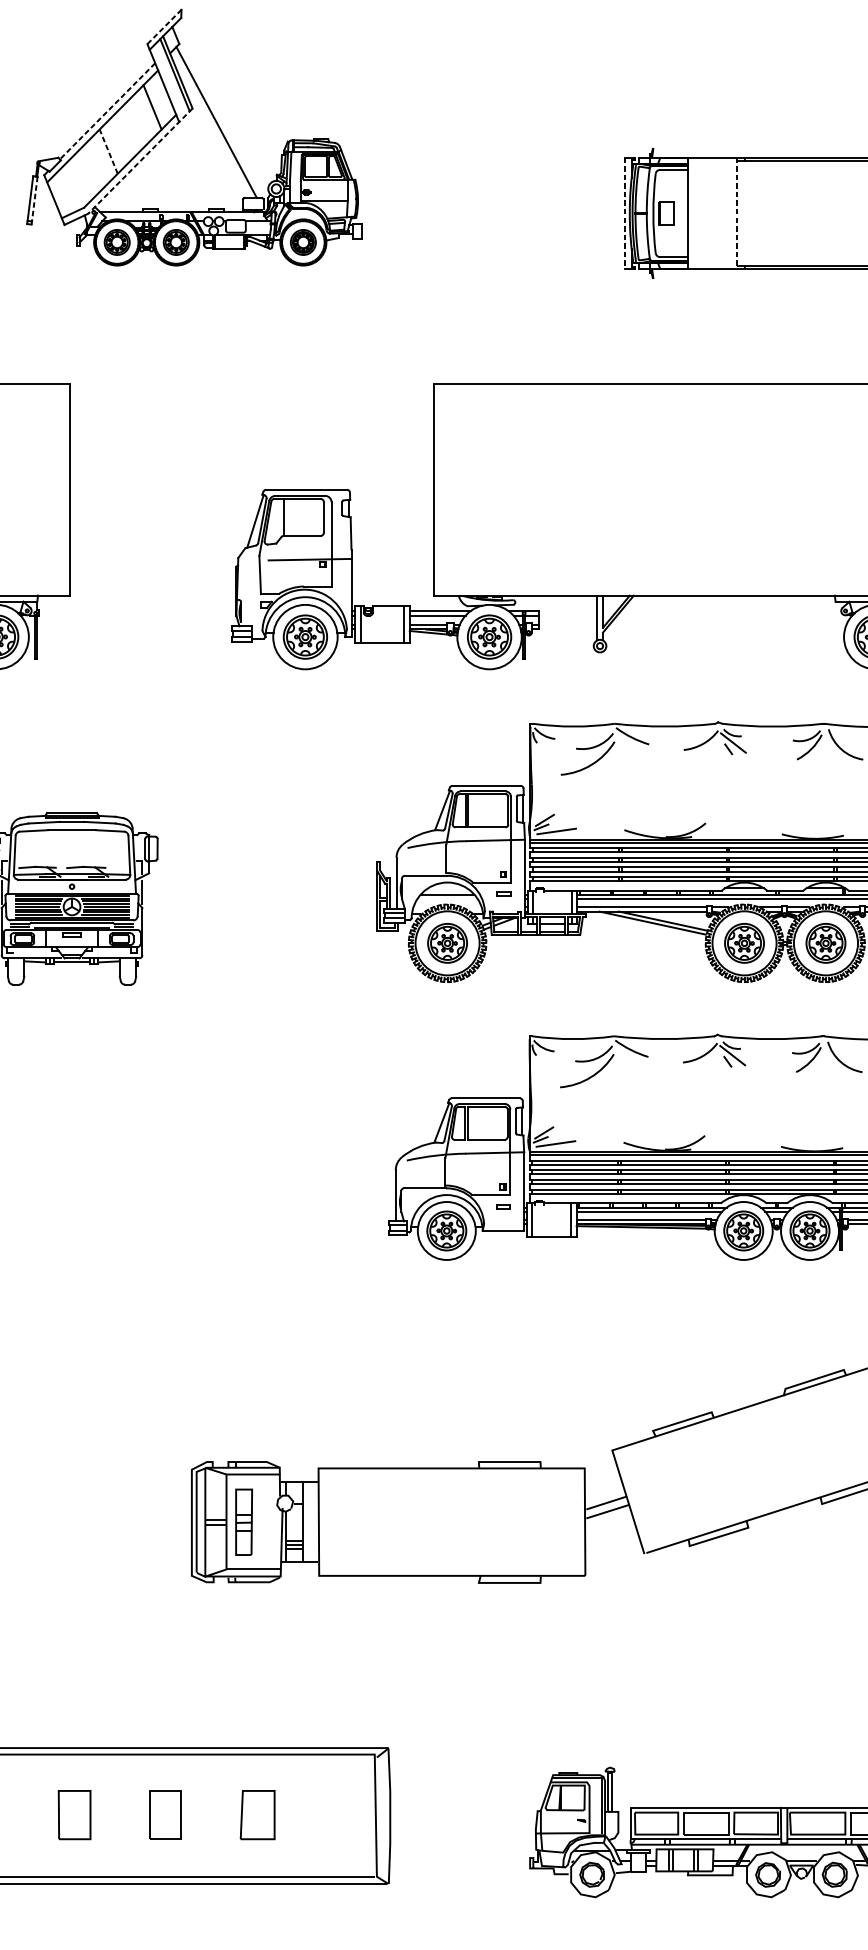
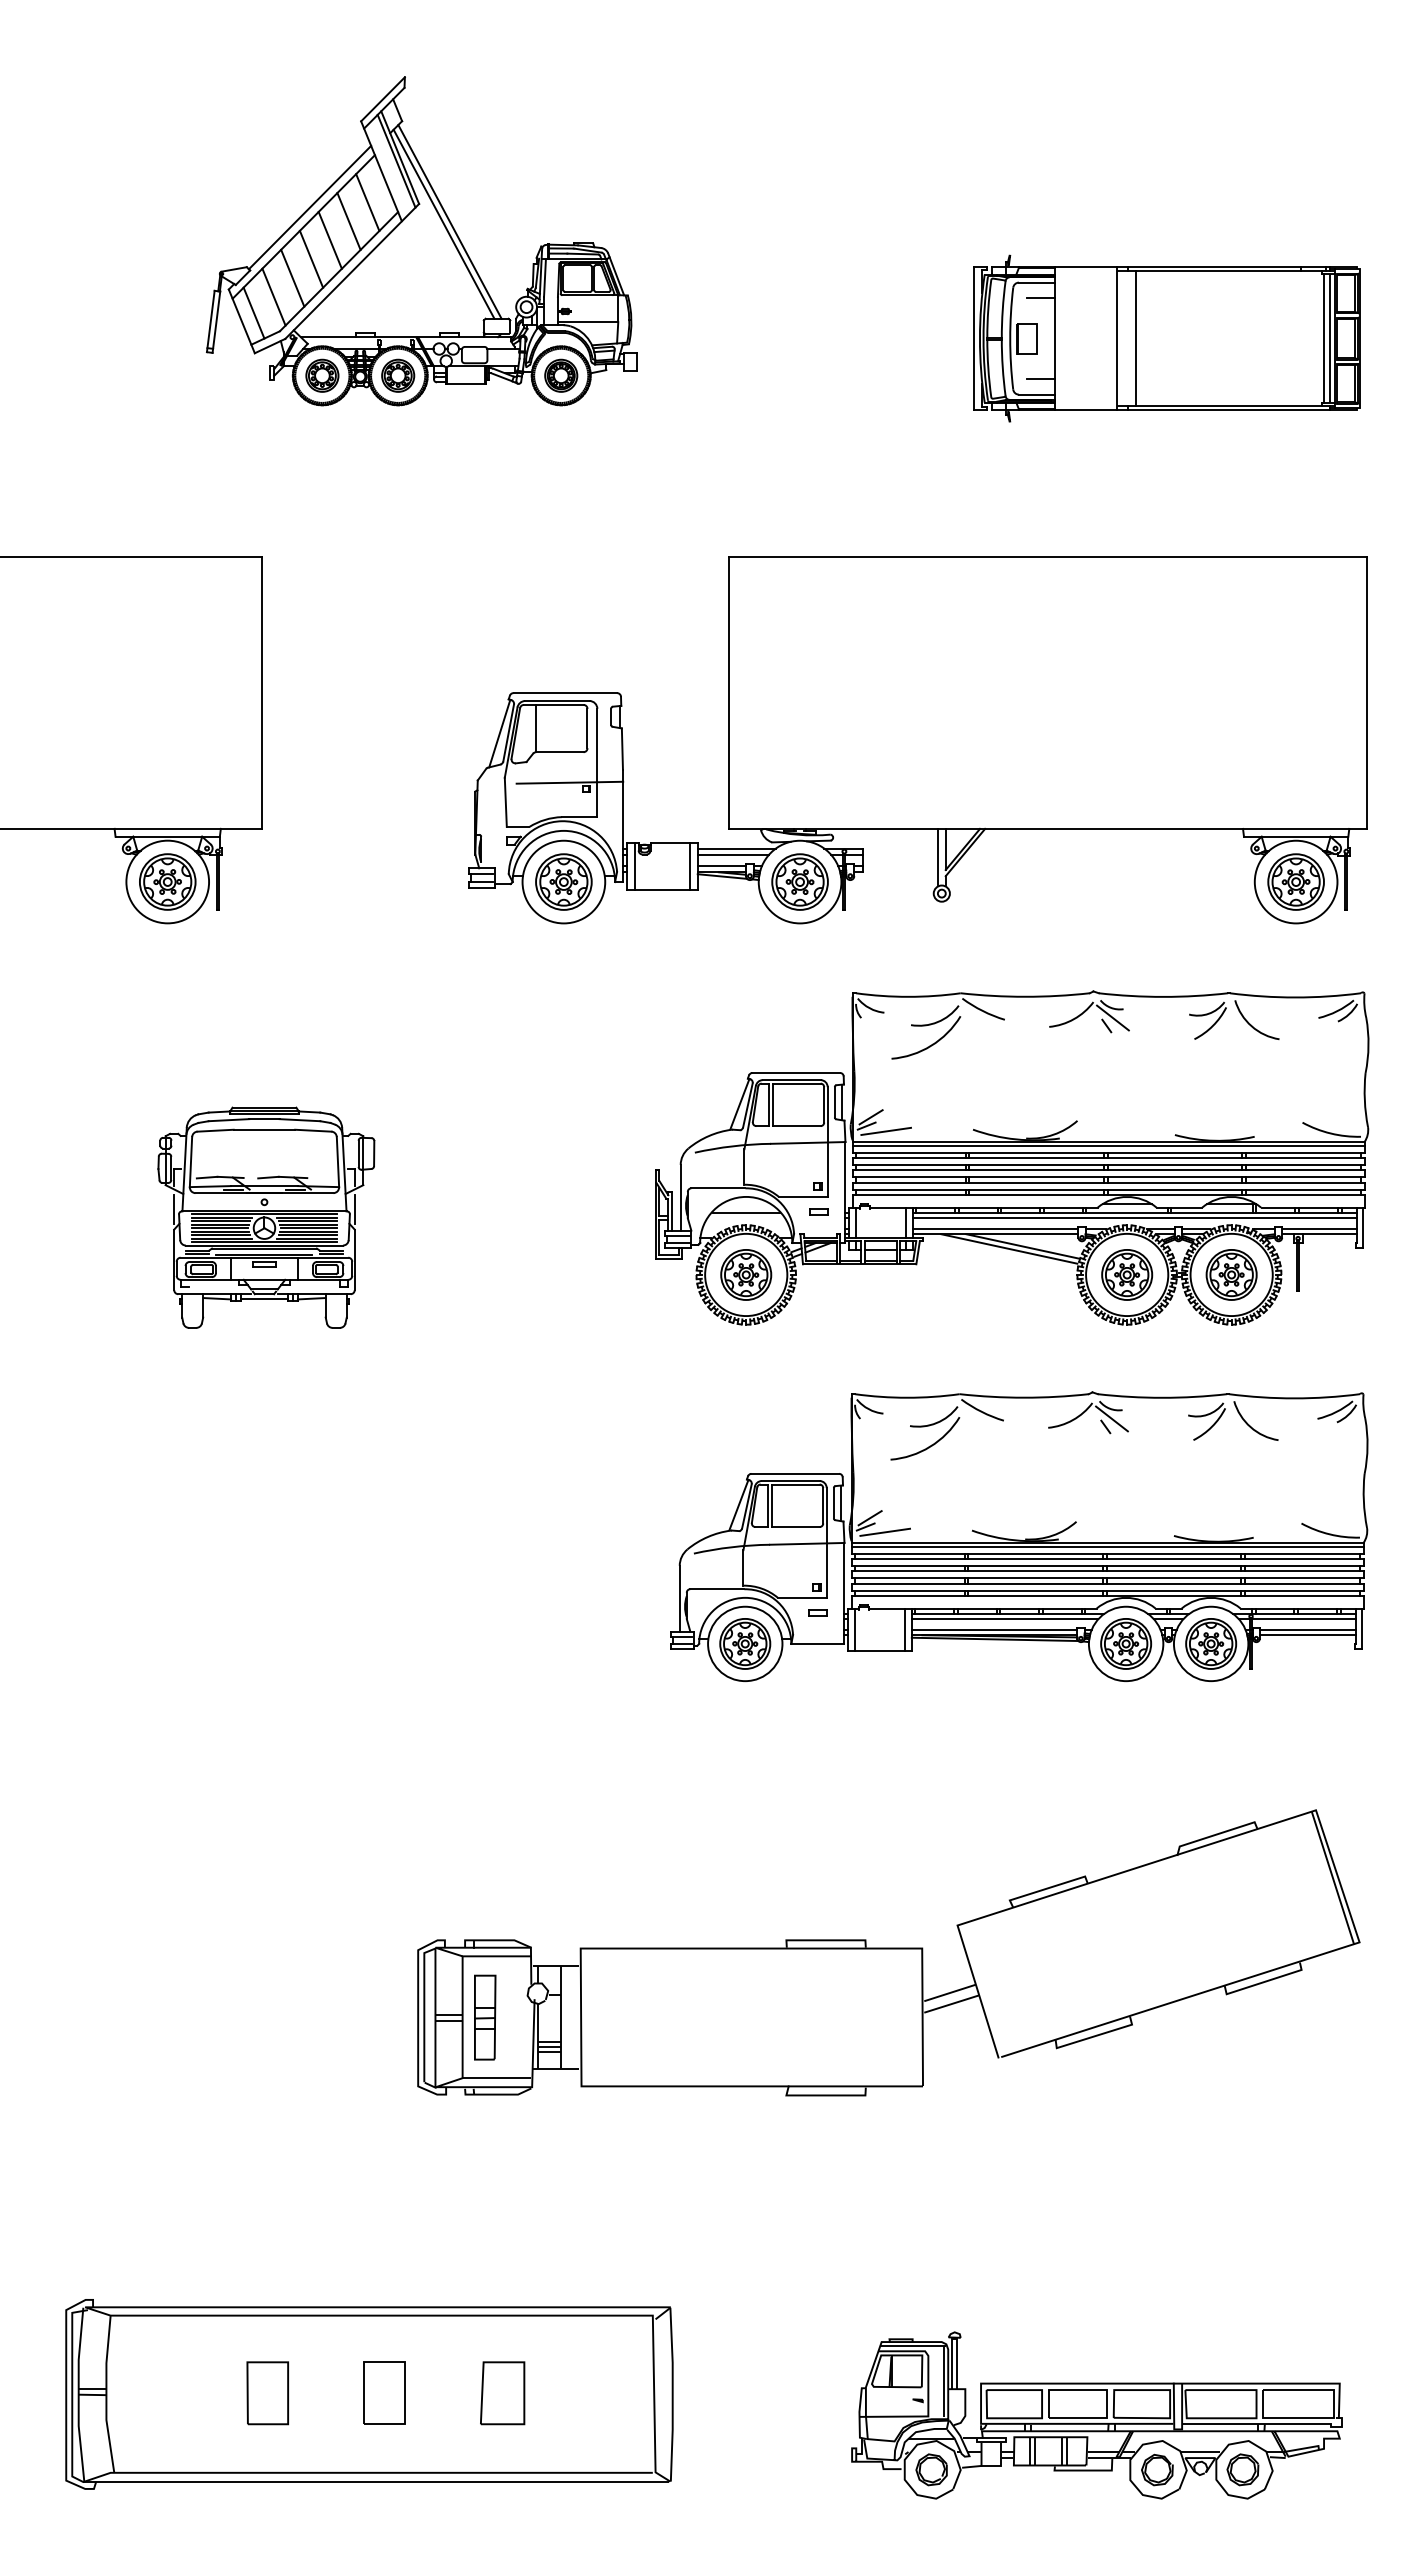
line: (164, 27) -> (382, 99), dashed -> solid
line: (107, 111) -> (310, 207), dashed -> solid
line: (137, 122) -> (348, 221), added
line: (211, 123) -> (443, 223), added
line: (122, 136) -> (329, 239), added
line: (108, 151) -> (311, 259), dashed -> solid
line: (140, 161) -> (352, 271), dashed -> solid
line: (93, 165) -> (292, 277), added
line: (79, 180) -> (273, 296), added
line: (676, 182) -> (1040, 298), added
line: (63, 193) -> (253, 312), added
line: (34, 200) -> (216, 322), dashed -> solid
line: (625, 213) -> (974, 338), dashed -> solid
line: (736, 213) -> (1117, 338), dashed -> solid
line: (751, 213) -> (1136, 338), added
line: (676, 245) -> (1040, 379), added

